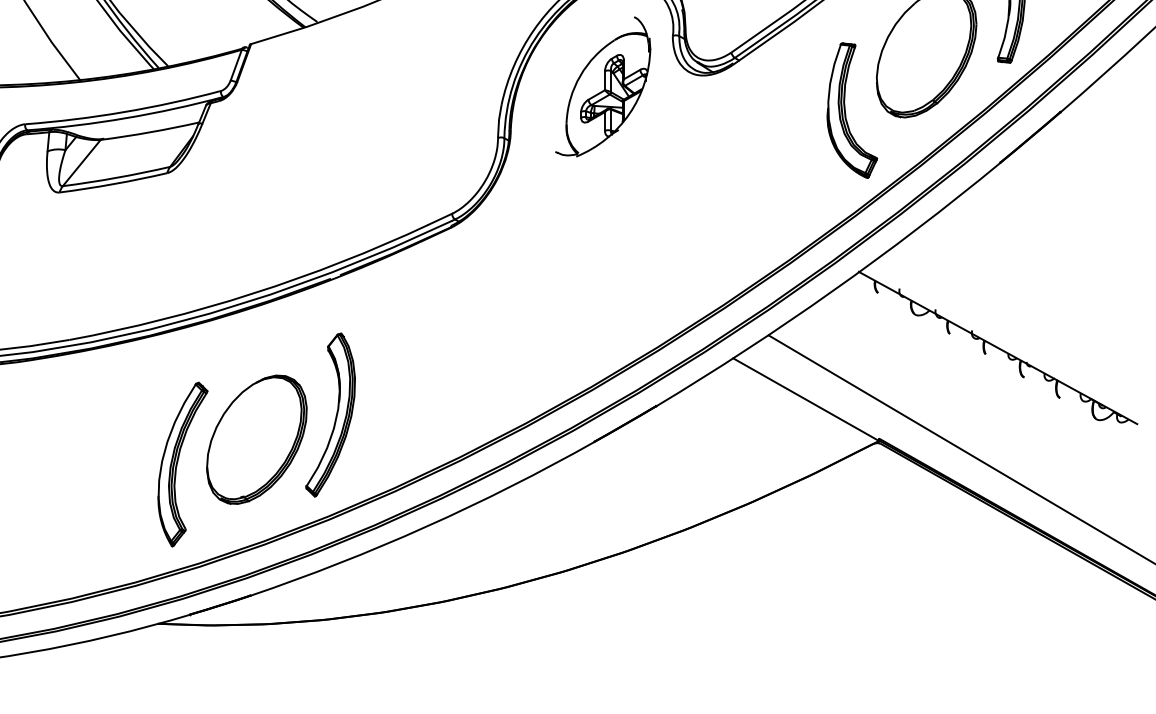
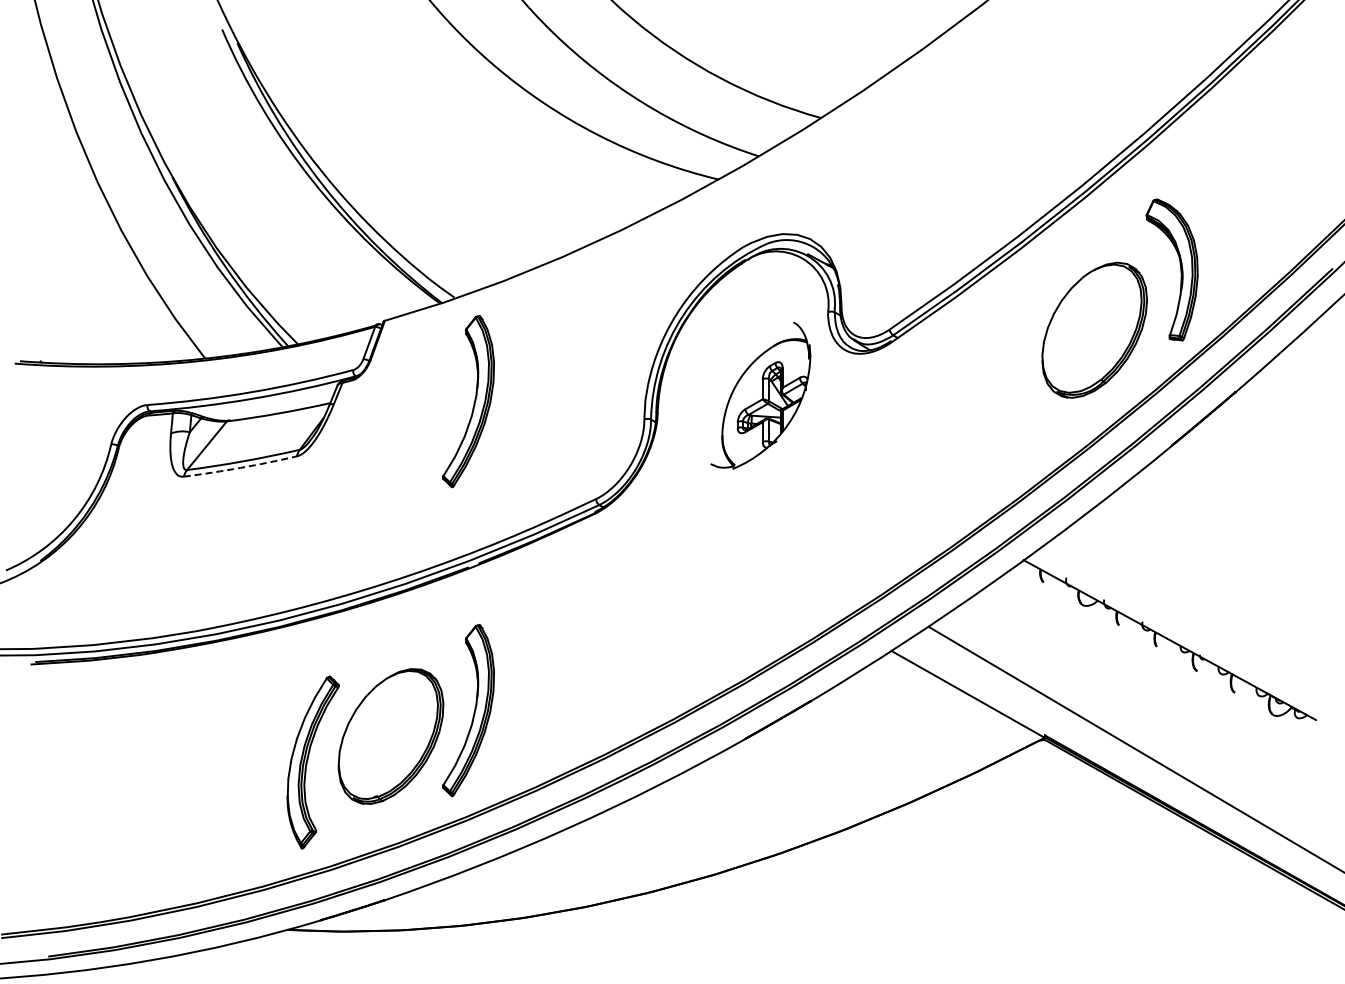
part: (602, 86) -> (760, 395), moved
part: (845, 110) -> (1009, 390), removed
part: (330, 120) -> (468, 401), added
arc: (113, 183) -> (240, 467), solid -> dashed

